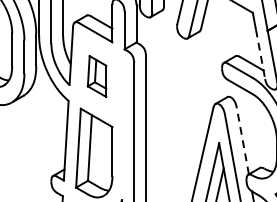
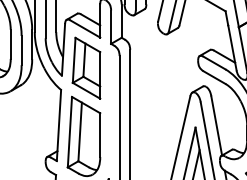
line: (260, 54) -> (232, 48), dashed -> solid
part: (97, 75) -> (86, 67), size x1.67
line: (242, 140) -> (216, 125), dashed -> solid

